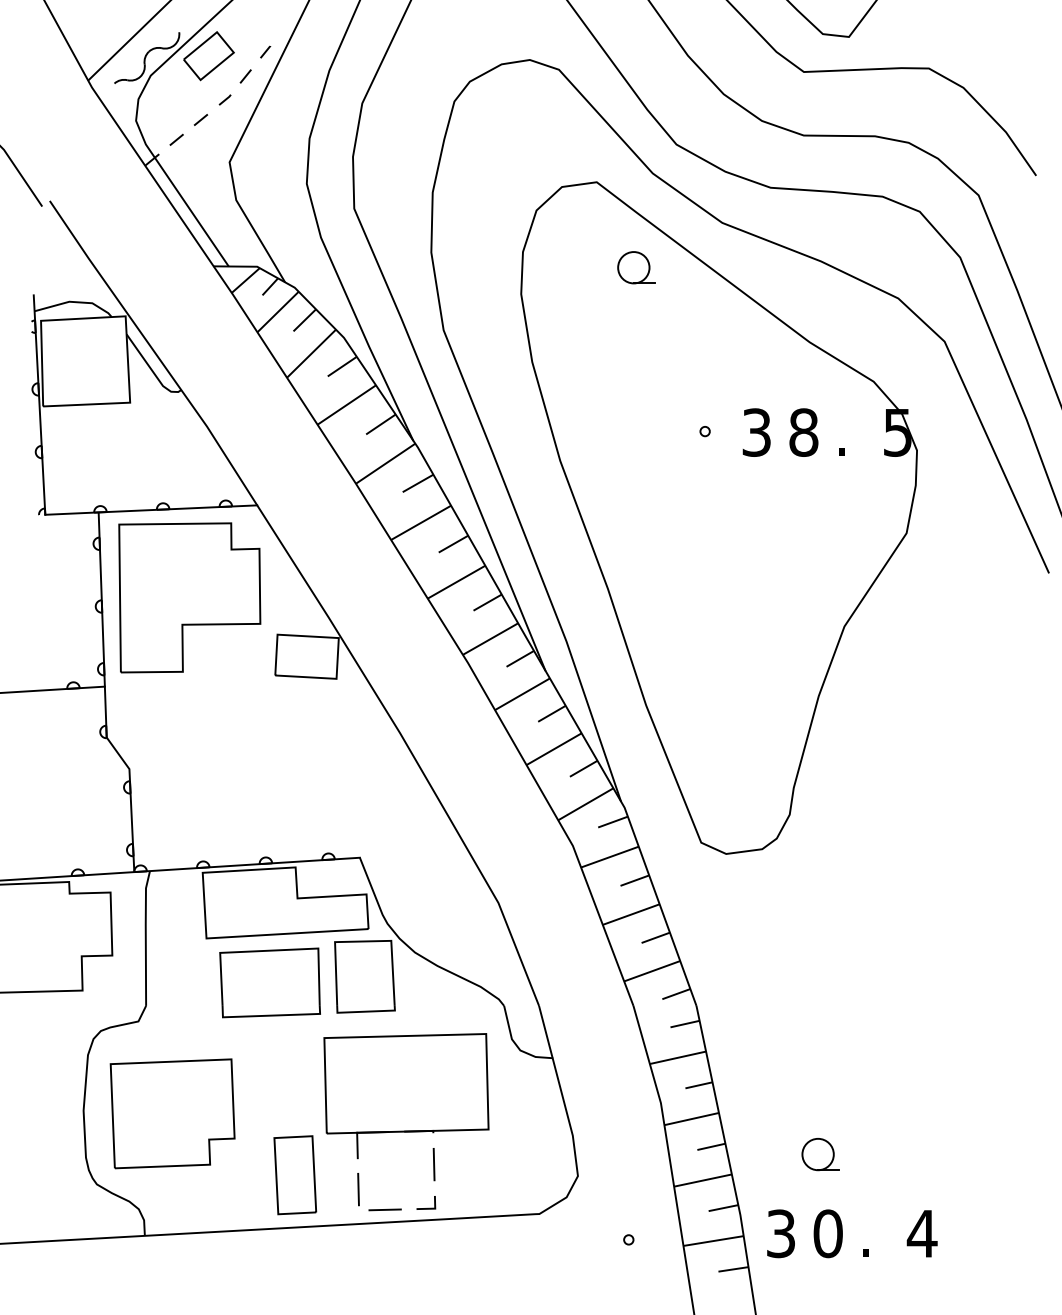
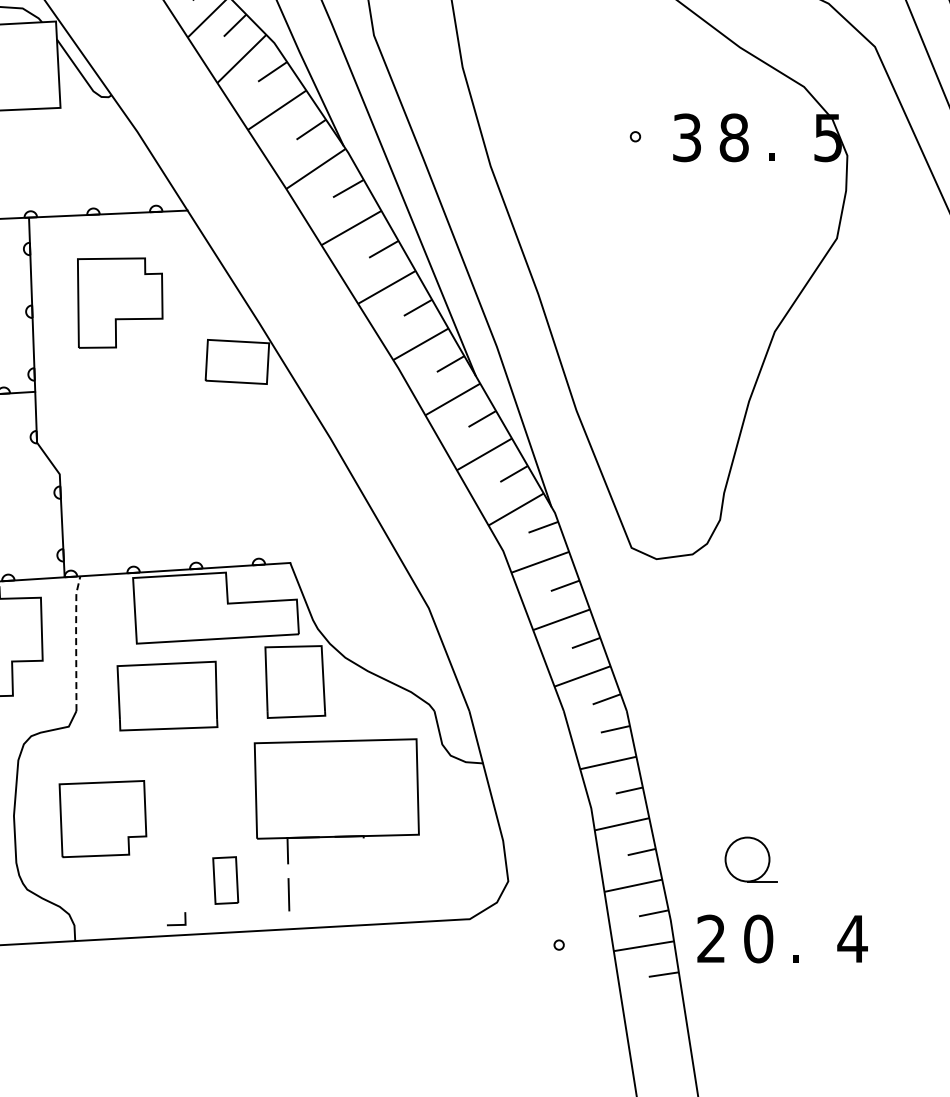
part: (189, 597) -> (119, 302), size x0.6
line: (145, 936) -> (75, 641), solid -> dashed
part: (269, 982) -> (166, 695), moved
part: (172, 1113) -> (102, 818), size x0.7
part: (820, 1154) -> (750, 859), size x1.4
line: (433, 1164) -> (363, 869), removed
part: (295, 1175) -> (225, 880), size x0.6
line: (427, 1207) -> (177, 923), moved
line: (384, 1209) -> (314, 914), removed
text: (780, 1233) -> (710, 938), 3 -> 2

